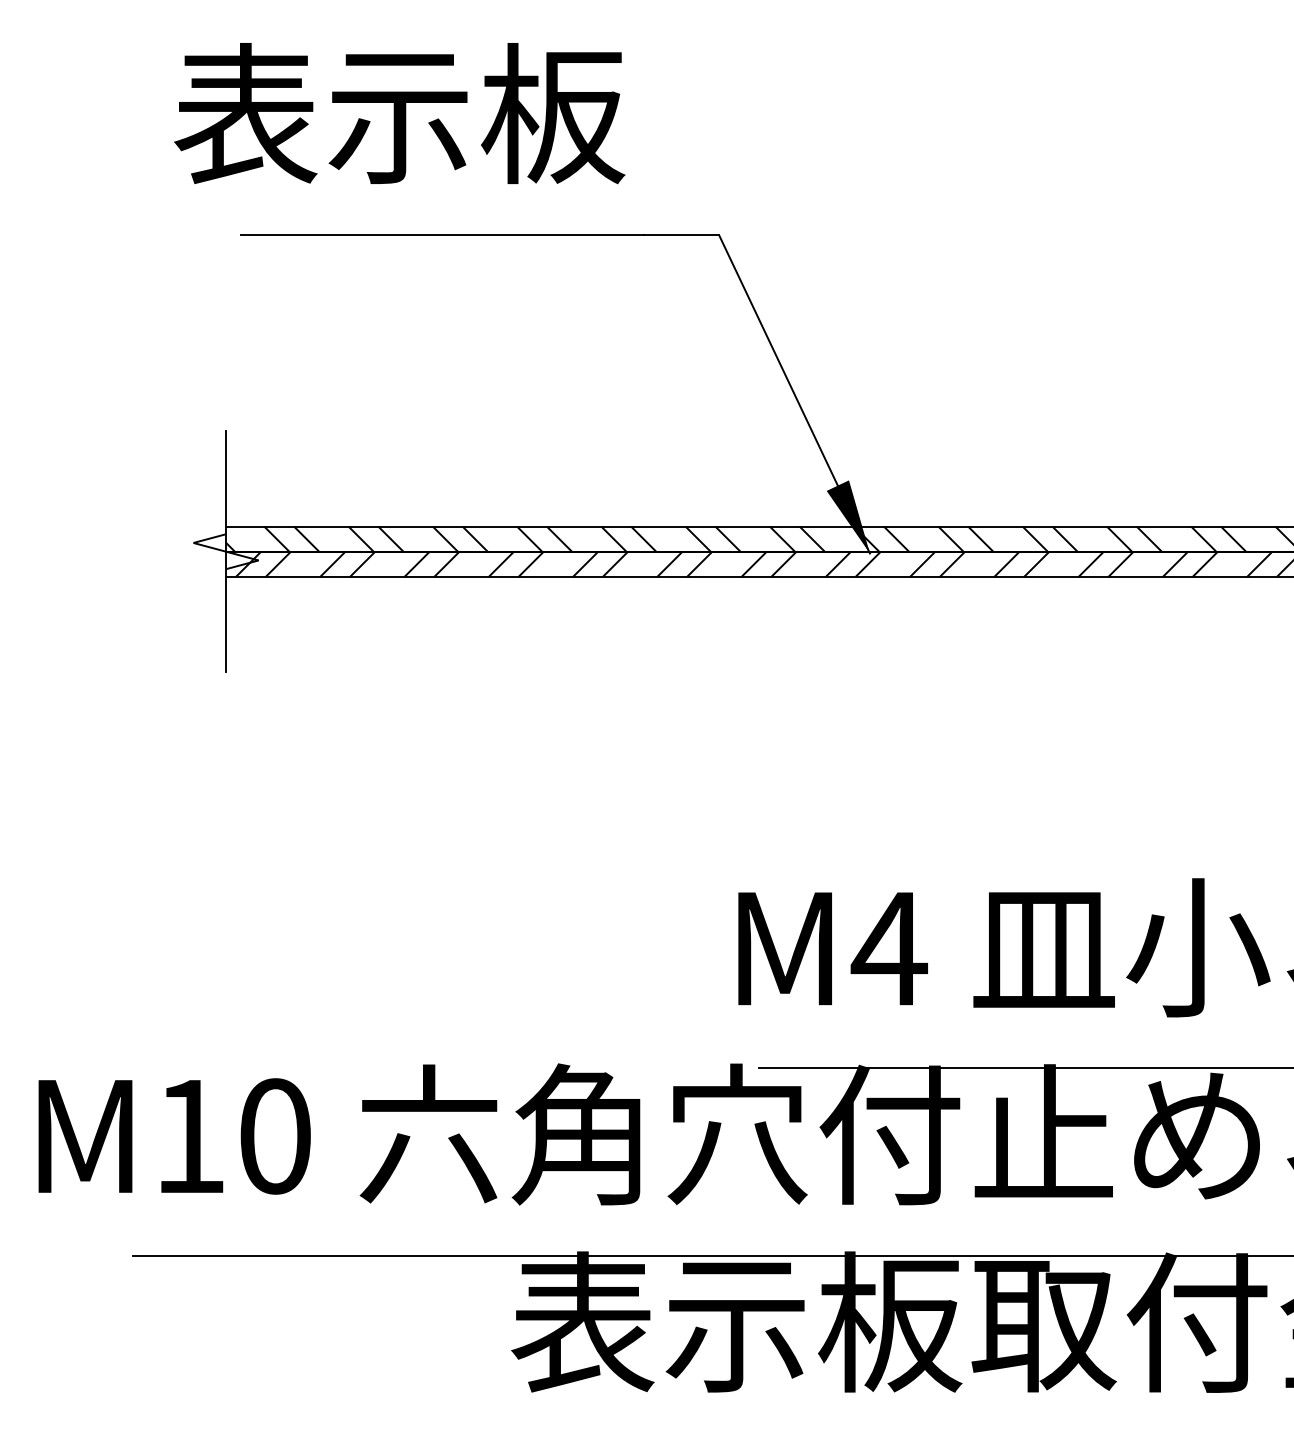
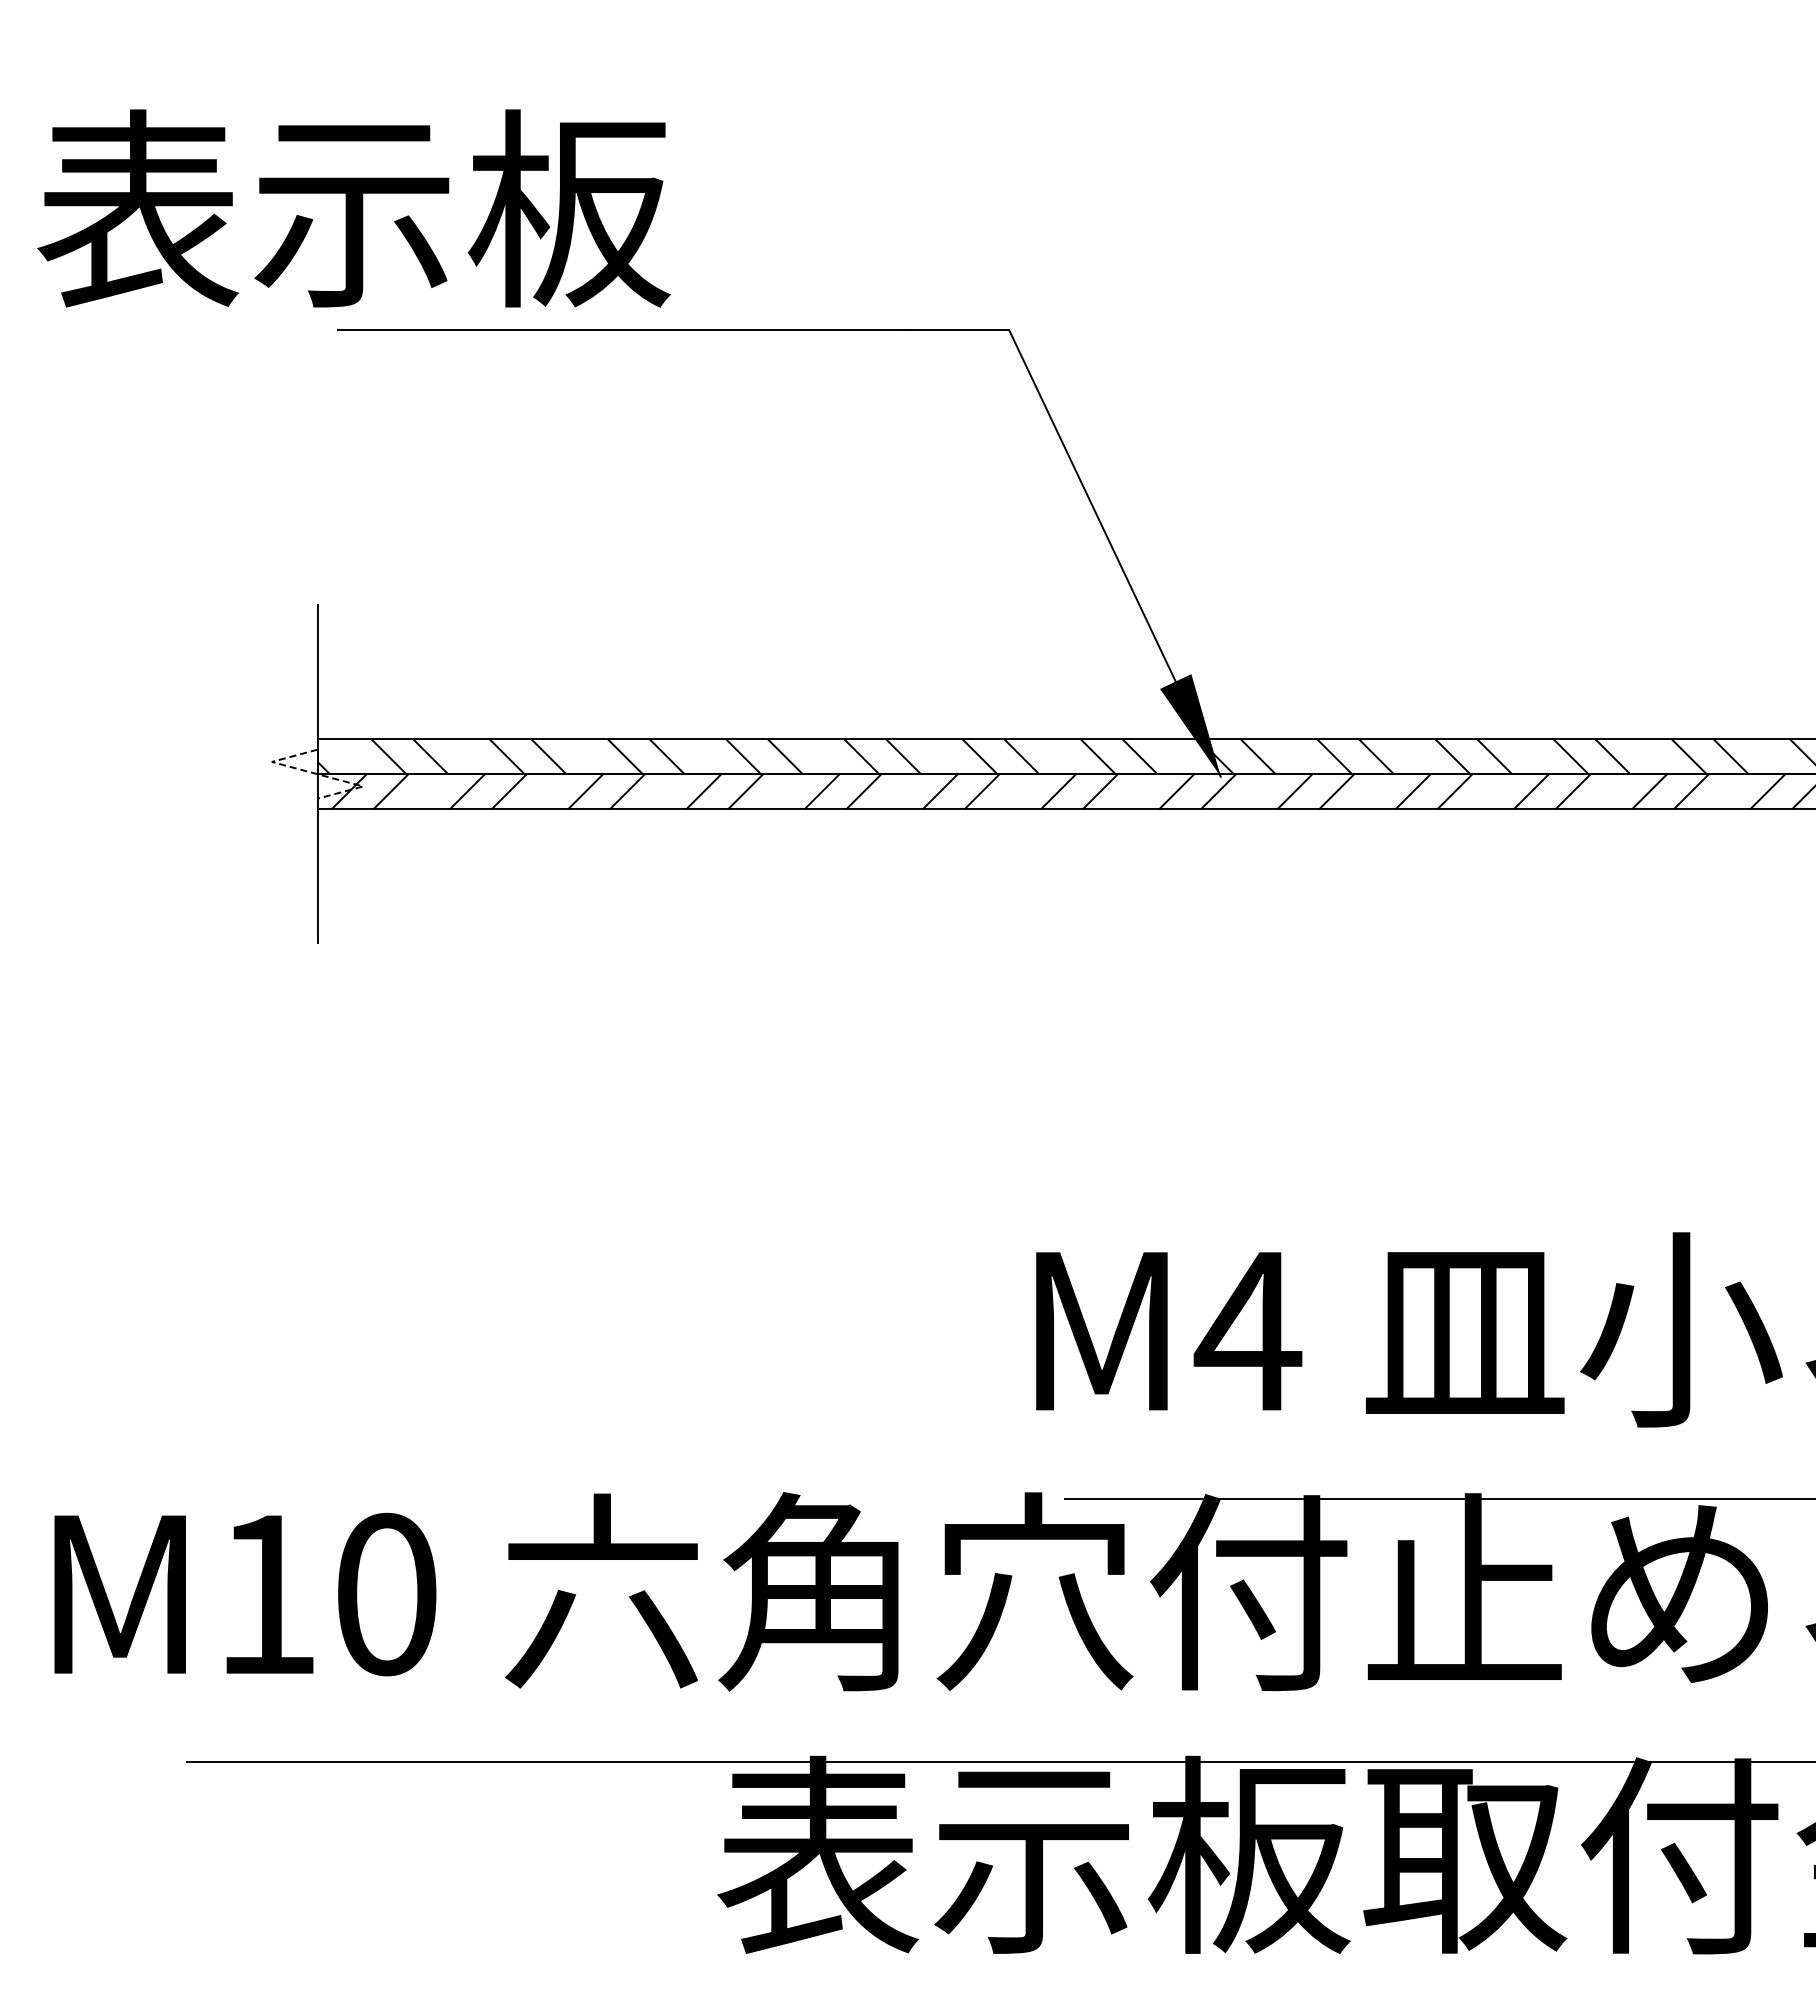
text: (399, 113) -> (353, 208), moved
line: (226, 551) -> (318, 774), solid -> dashed

